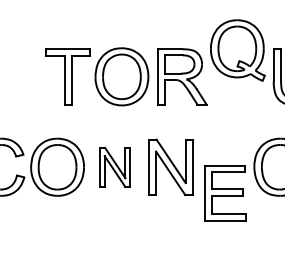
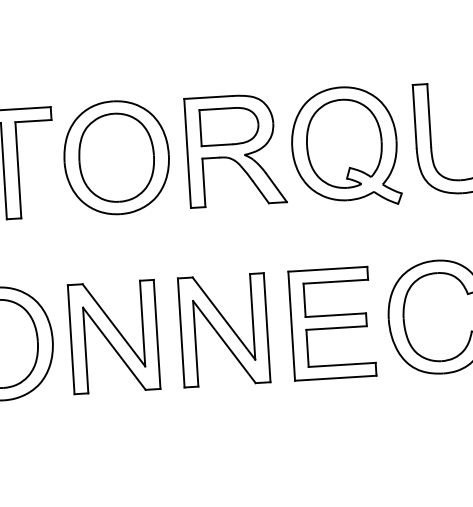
part: (237, 50) -> (344, 147), moved
part: (114, 166) -> (112, 335), size x1.43
part: (225, 193) -> (331, 324), moved

